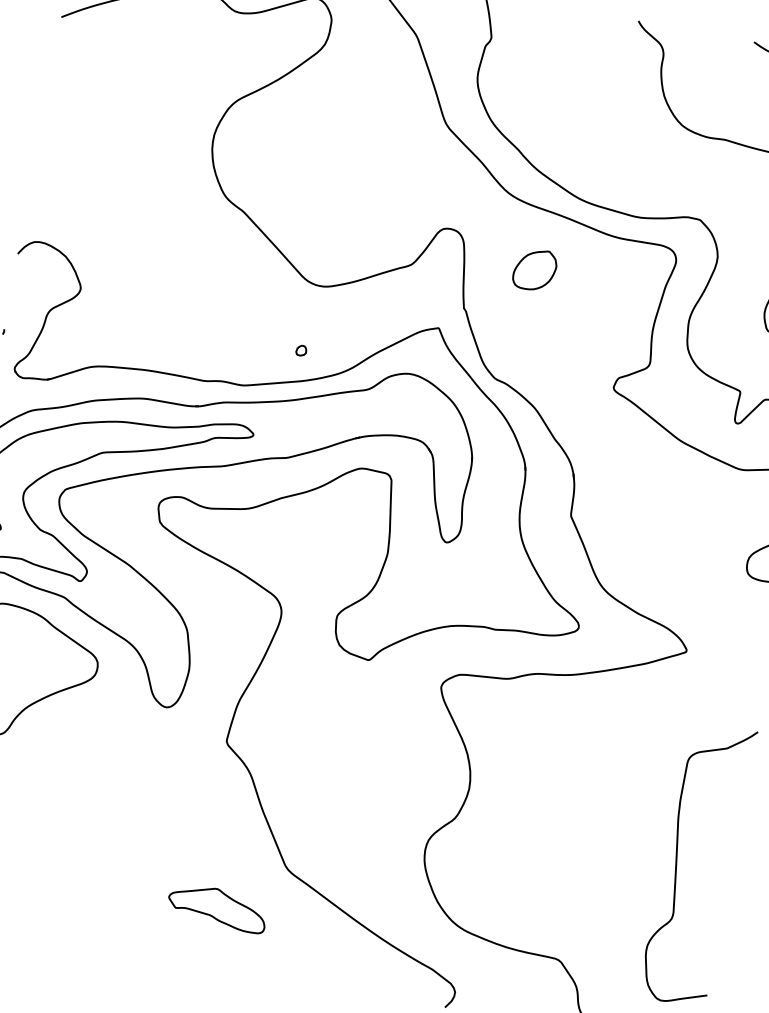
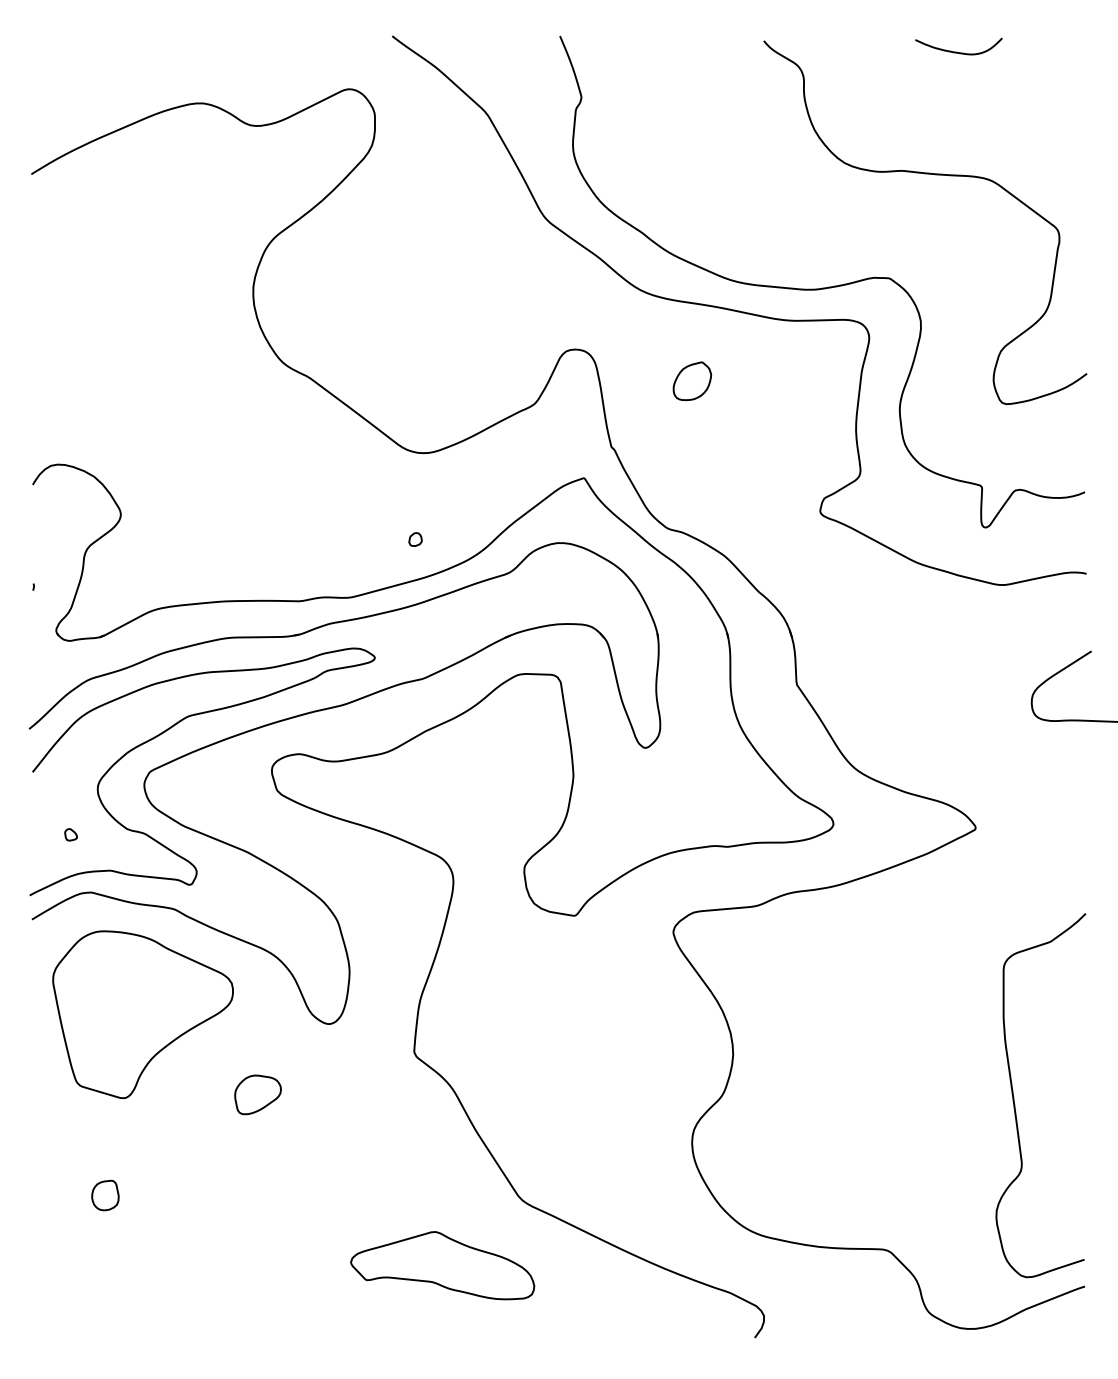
part: (535, 270) -> (692, 381), size x0.71
part: (101, 750) -> (257, 1094), added
part: (217, 907) -> (442, 1265), size x1.43

